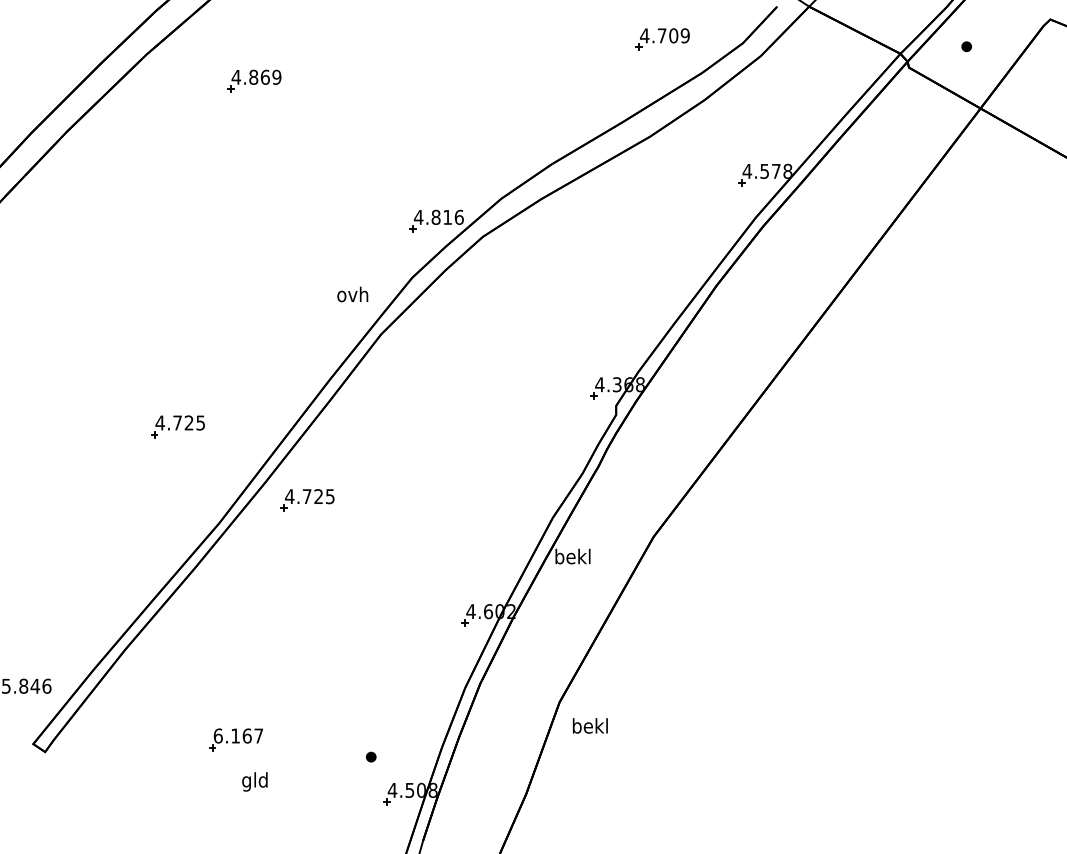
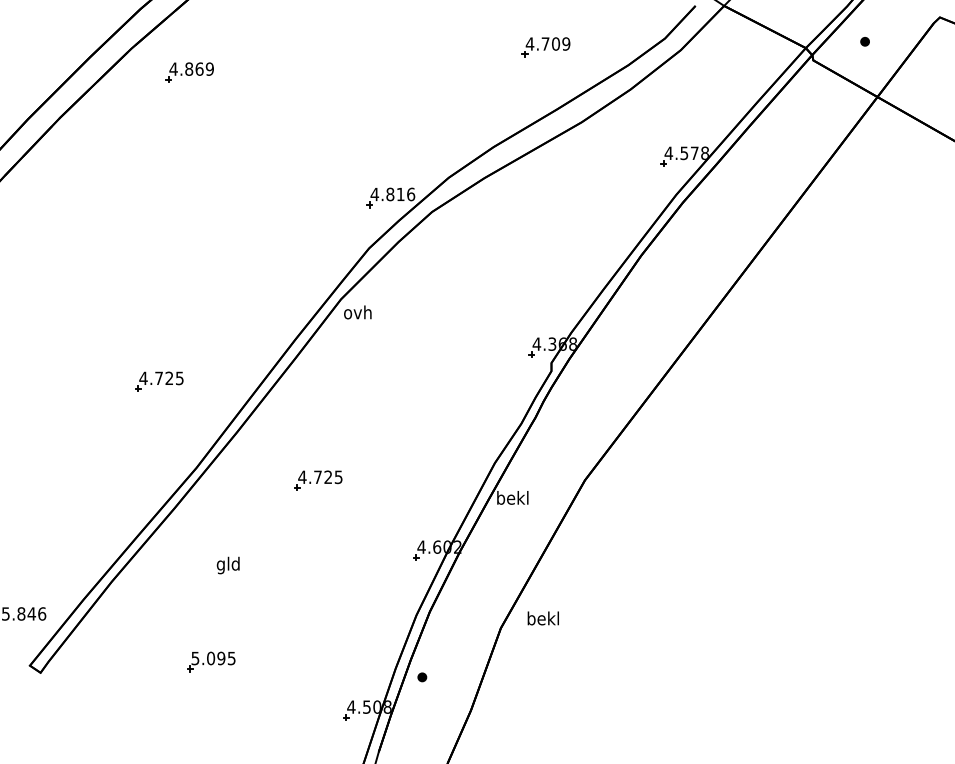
part: (662, 39) -> (545, 47), moved
part: (254, 81) -> (189, 72), moved
text: (352, 294) -> (357, 312), moved
part: (307, 500) -> (318, 480), moved
text: (589, 725) -> (542, 618), moved
text: (238, 736) -> (213, 658), 6.167 -> 5.095
part: (371, 757) -> (422, 677), moved
text: (254, 781) -> (227, 565), moved

